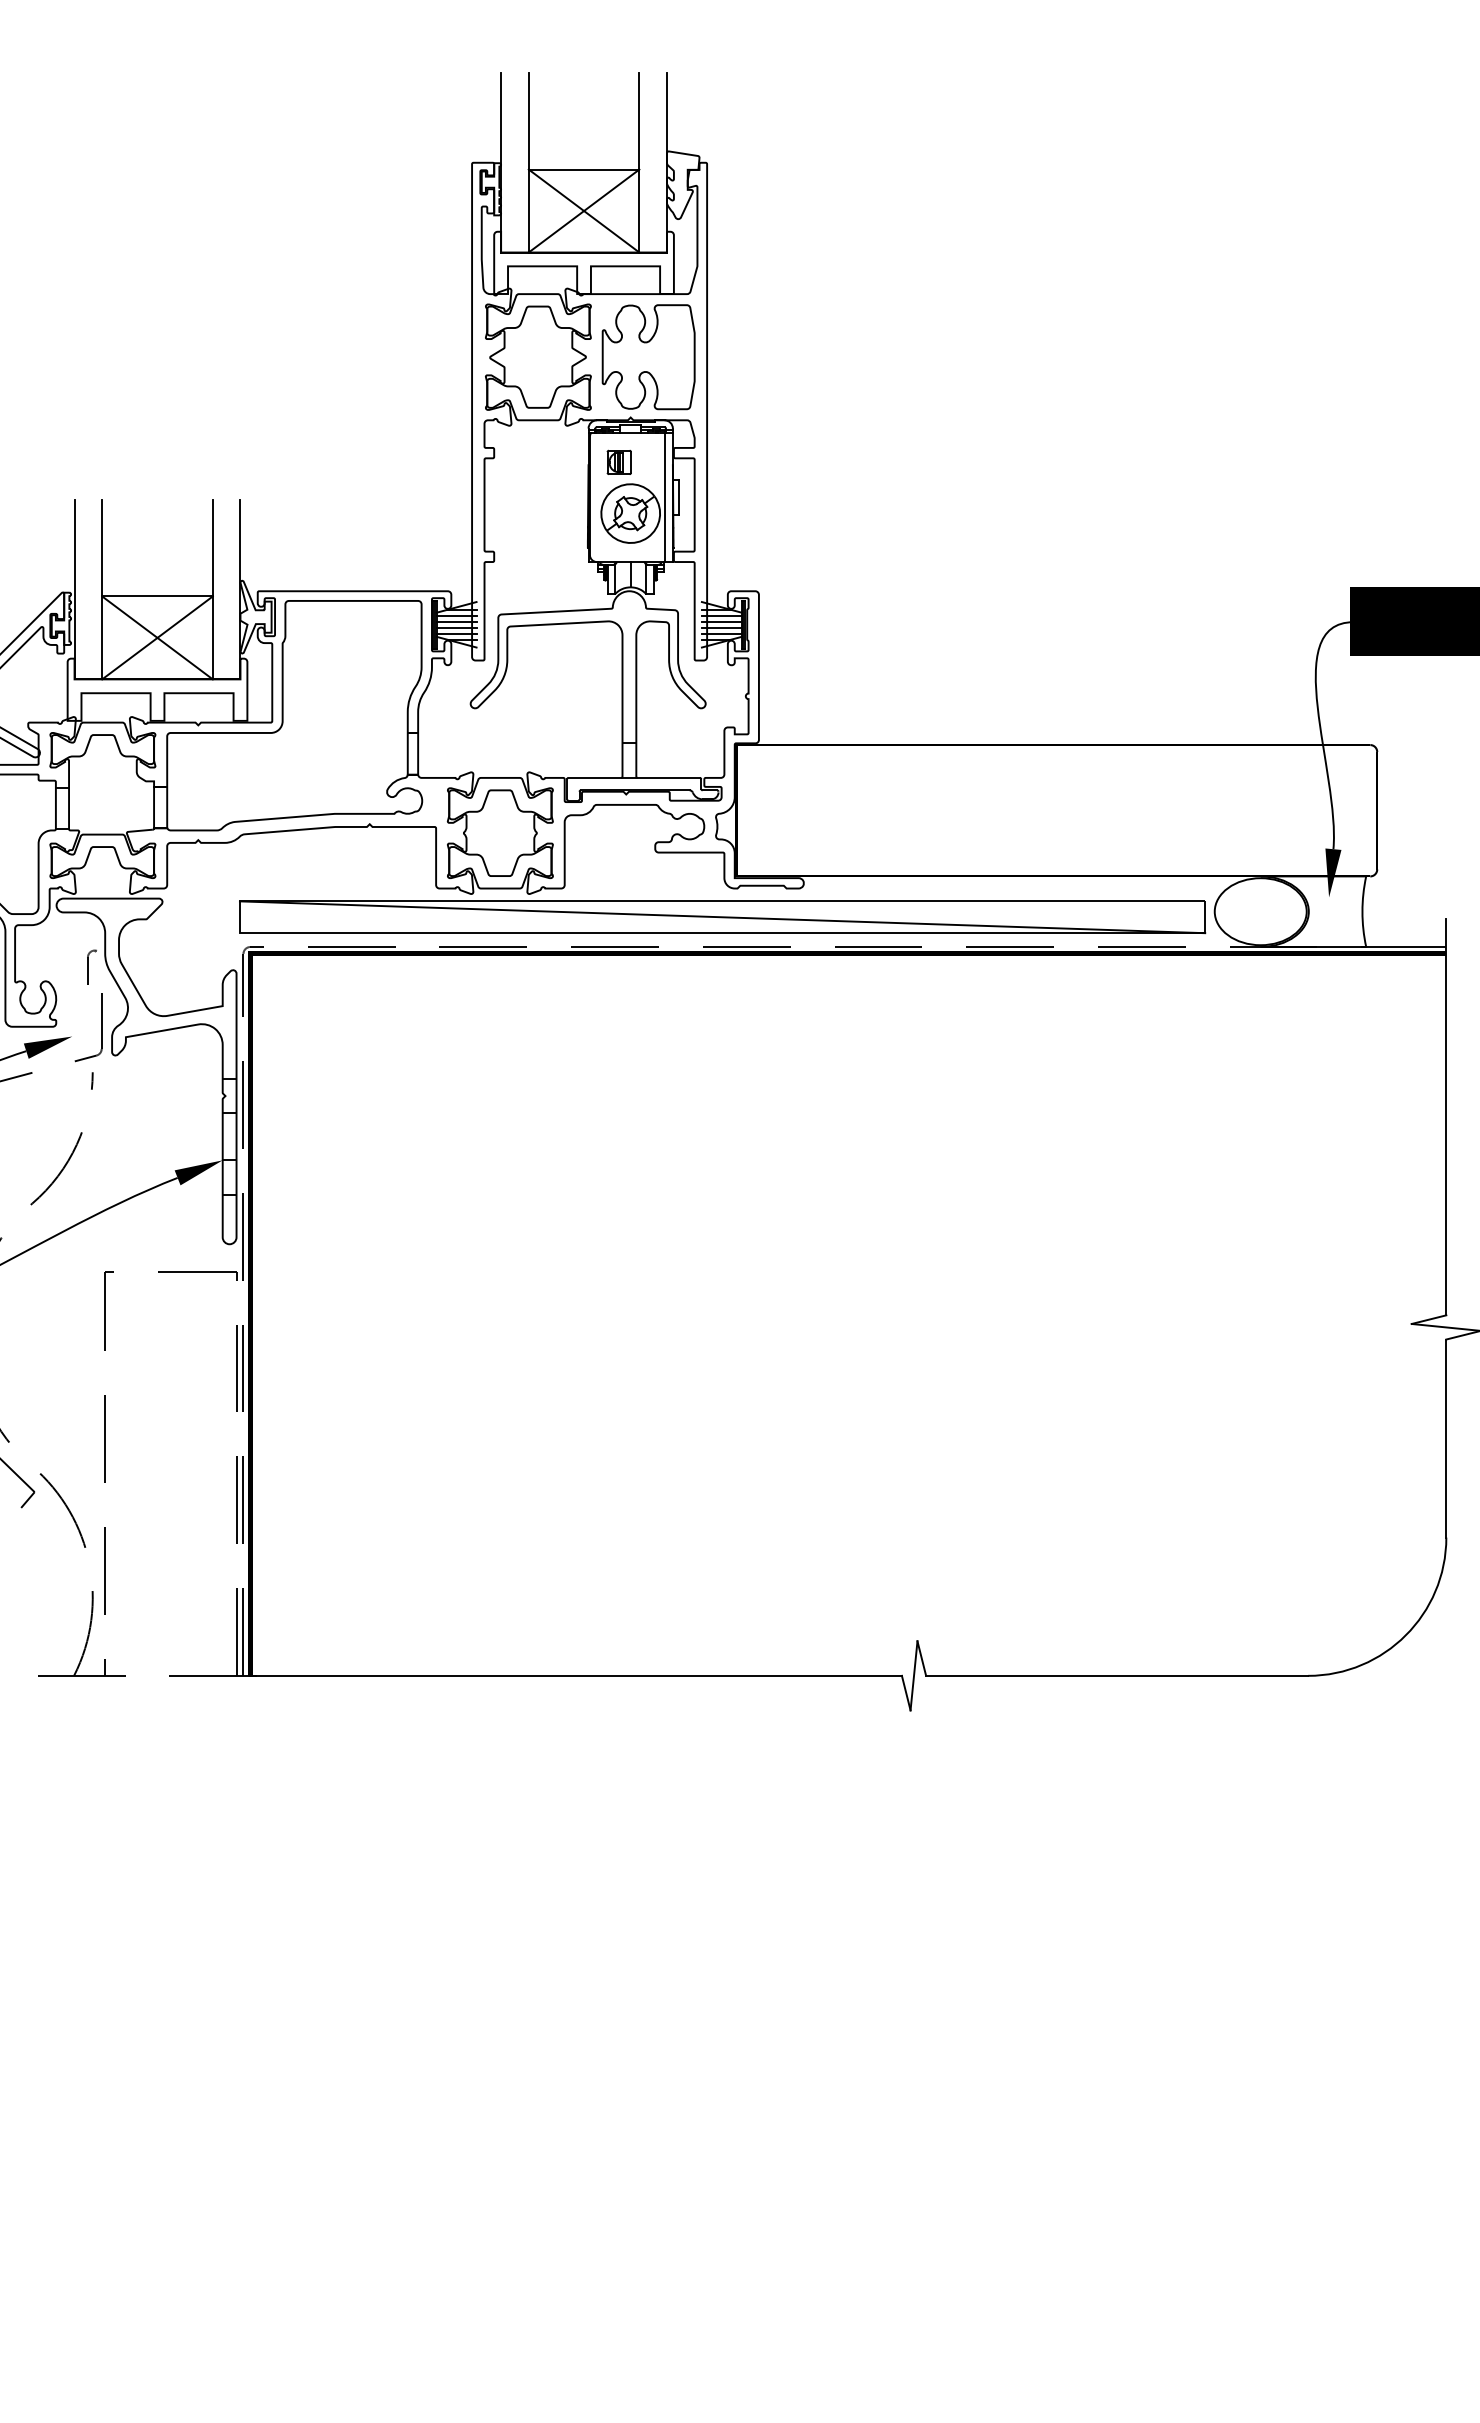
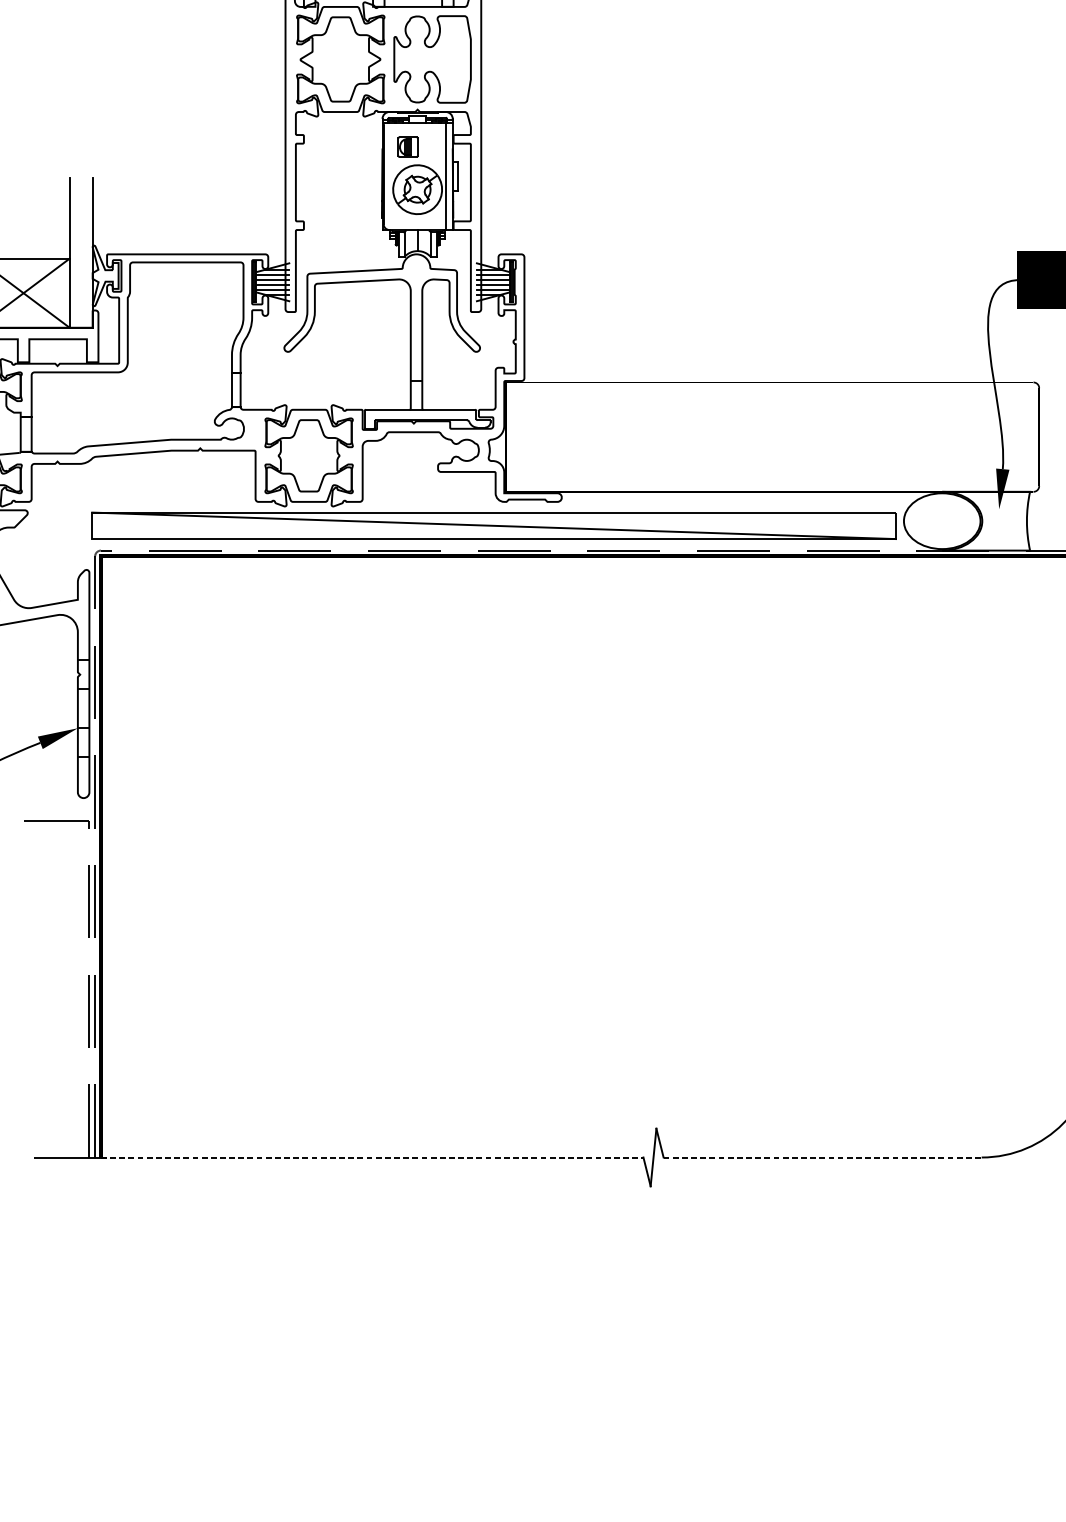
line: (576, 1675) -> (372, 1157), solid -> dashed
line: (1117, 1675) -> (822, 1157), solid -> dashed

